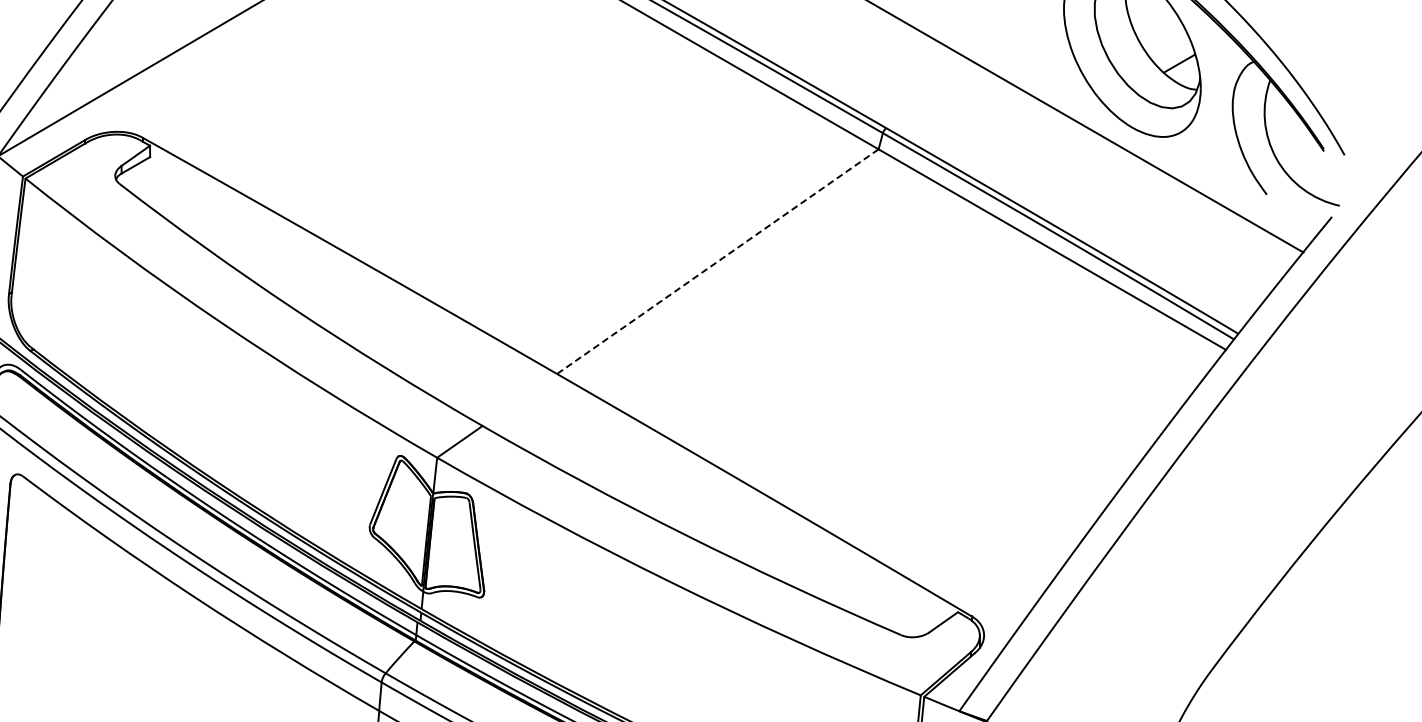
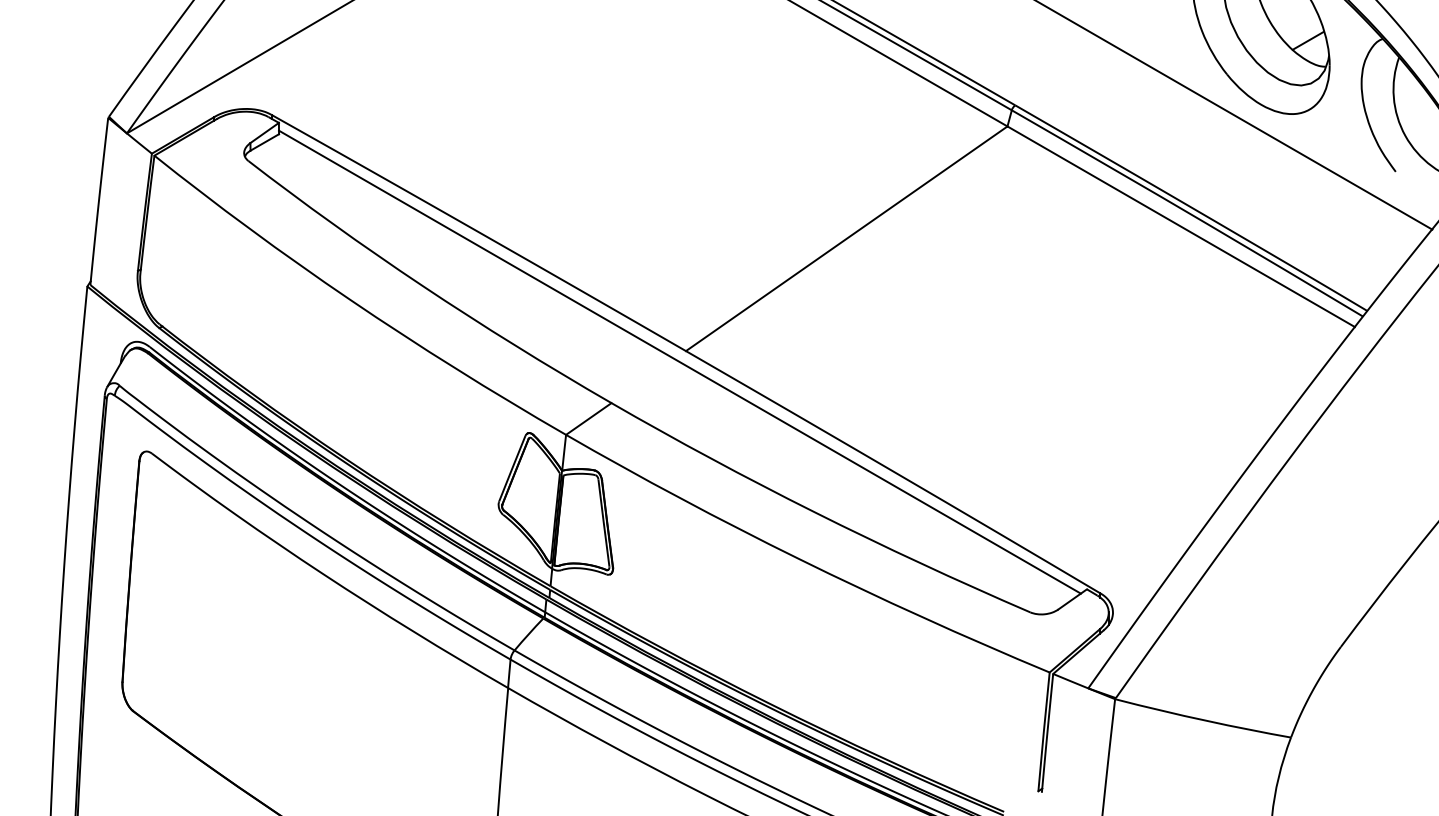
line: (717, 262) -> (846, 239), dashed -> solid
line: (550, 384) -> (679, 361), added

